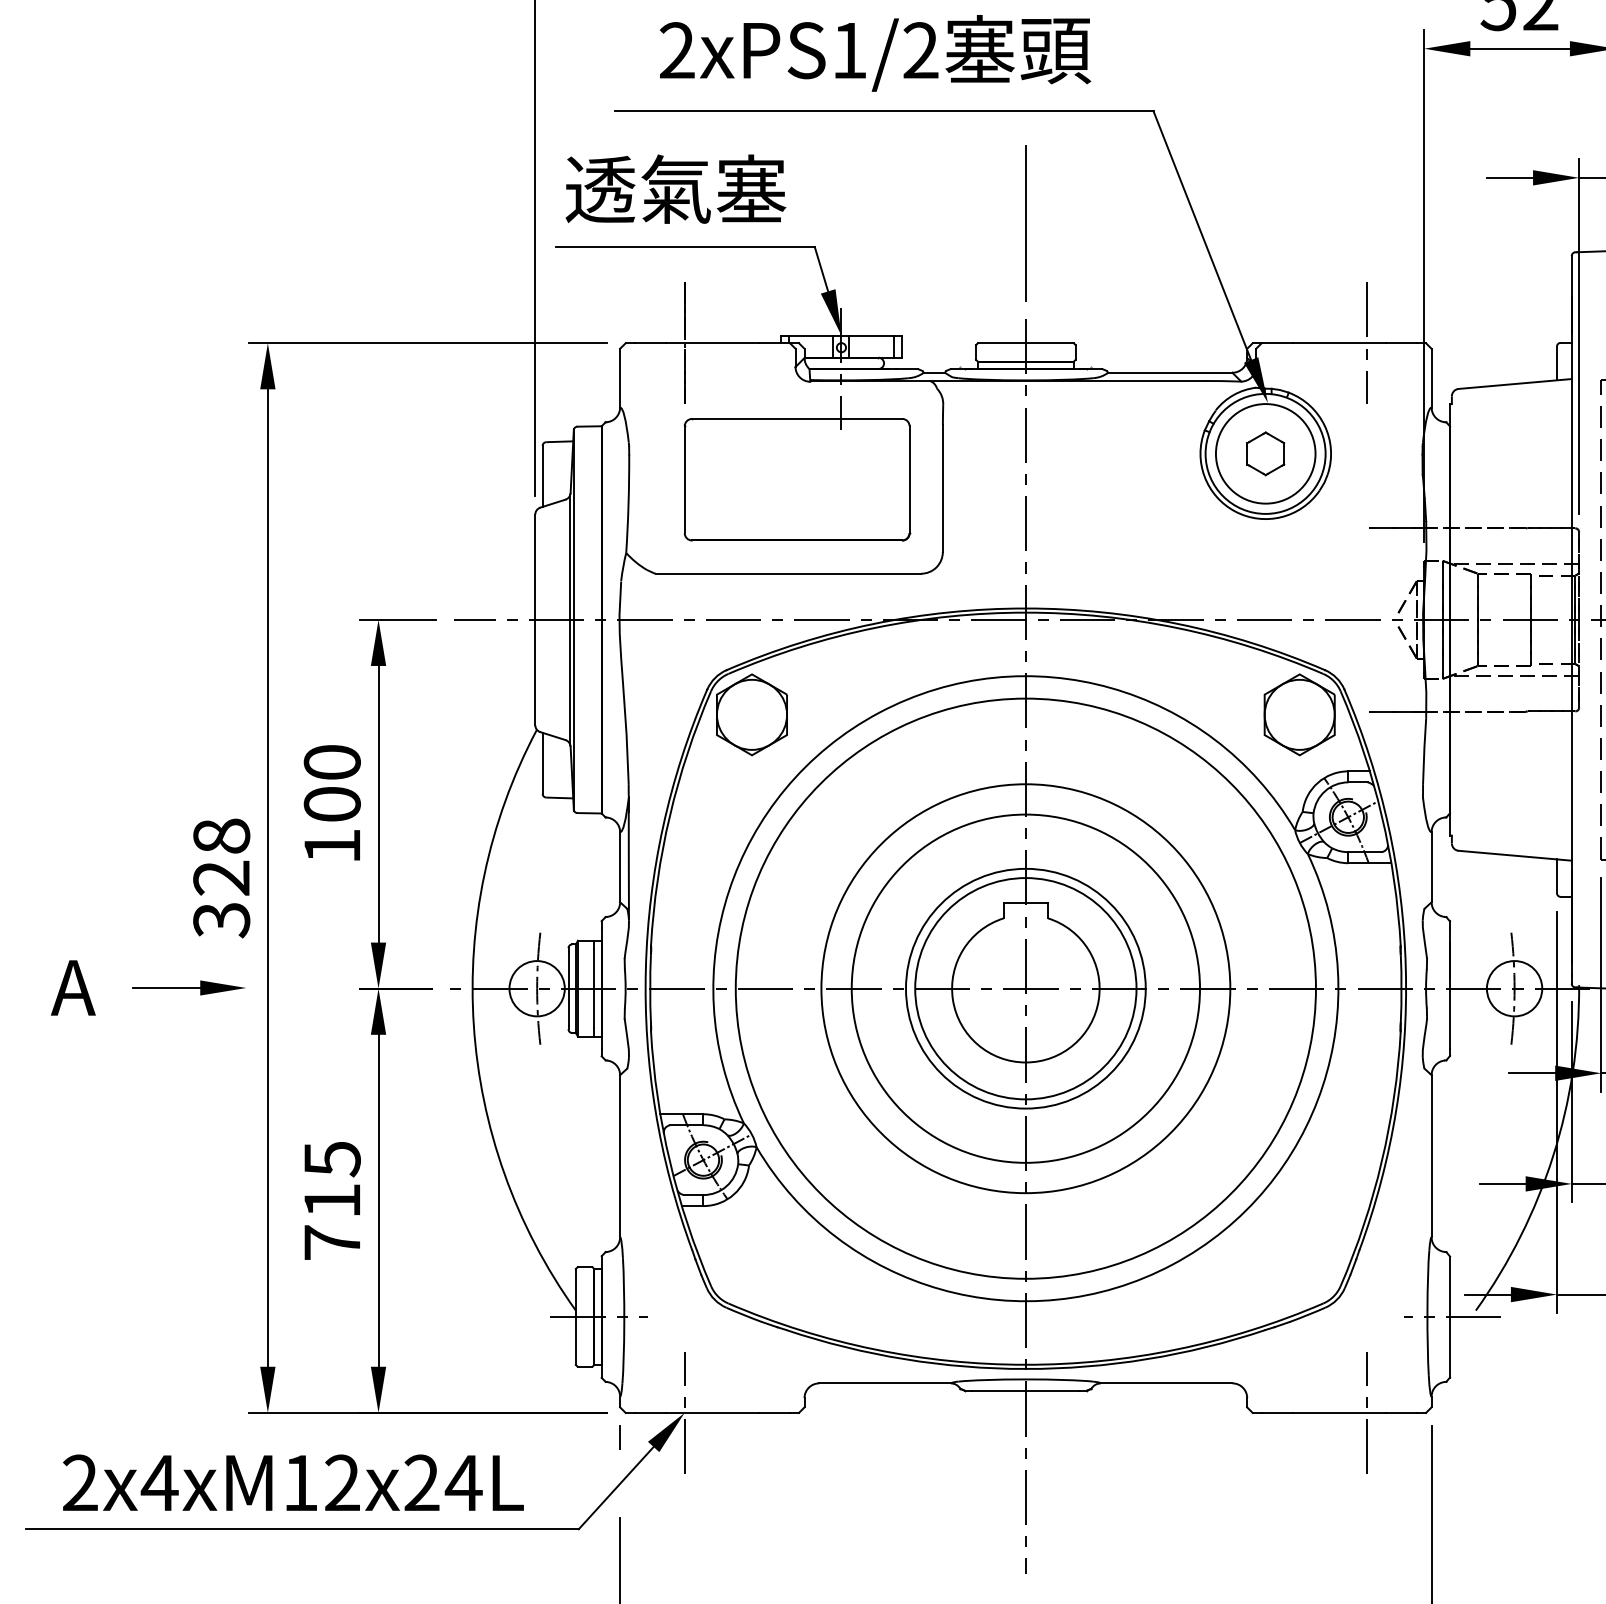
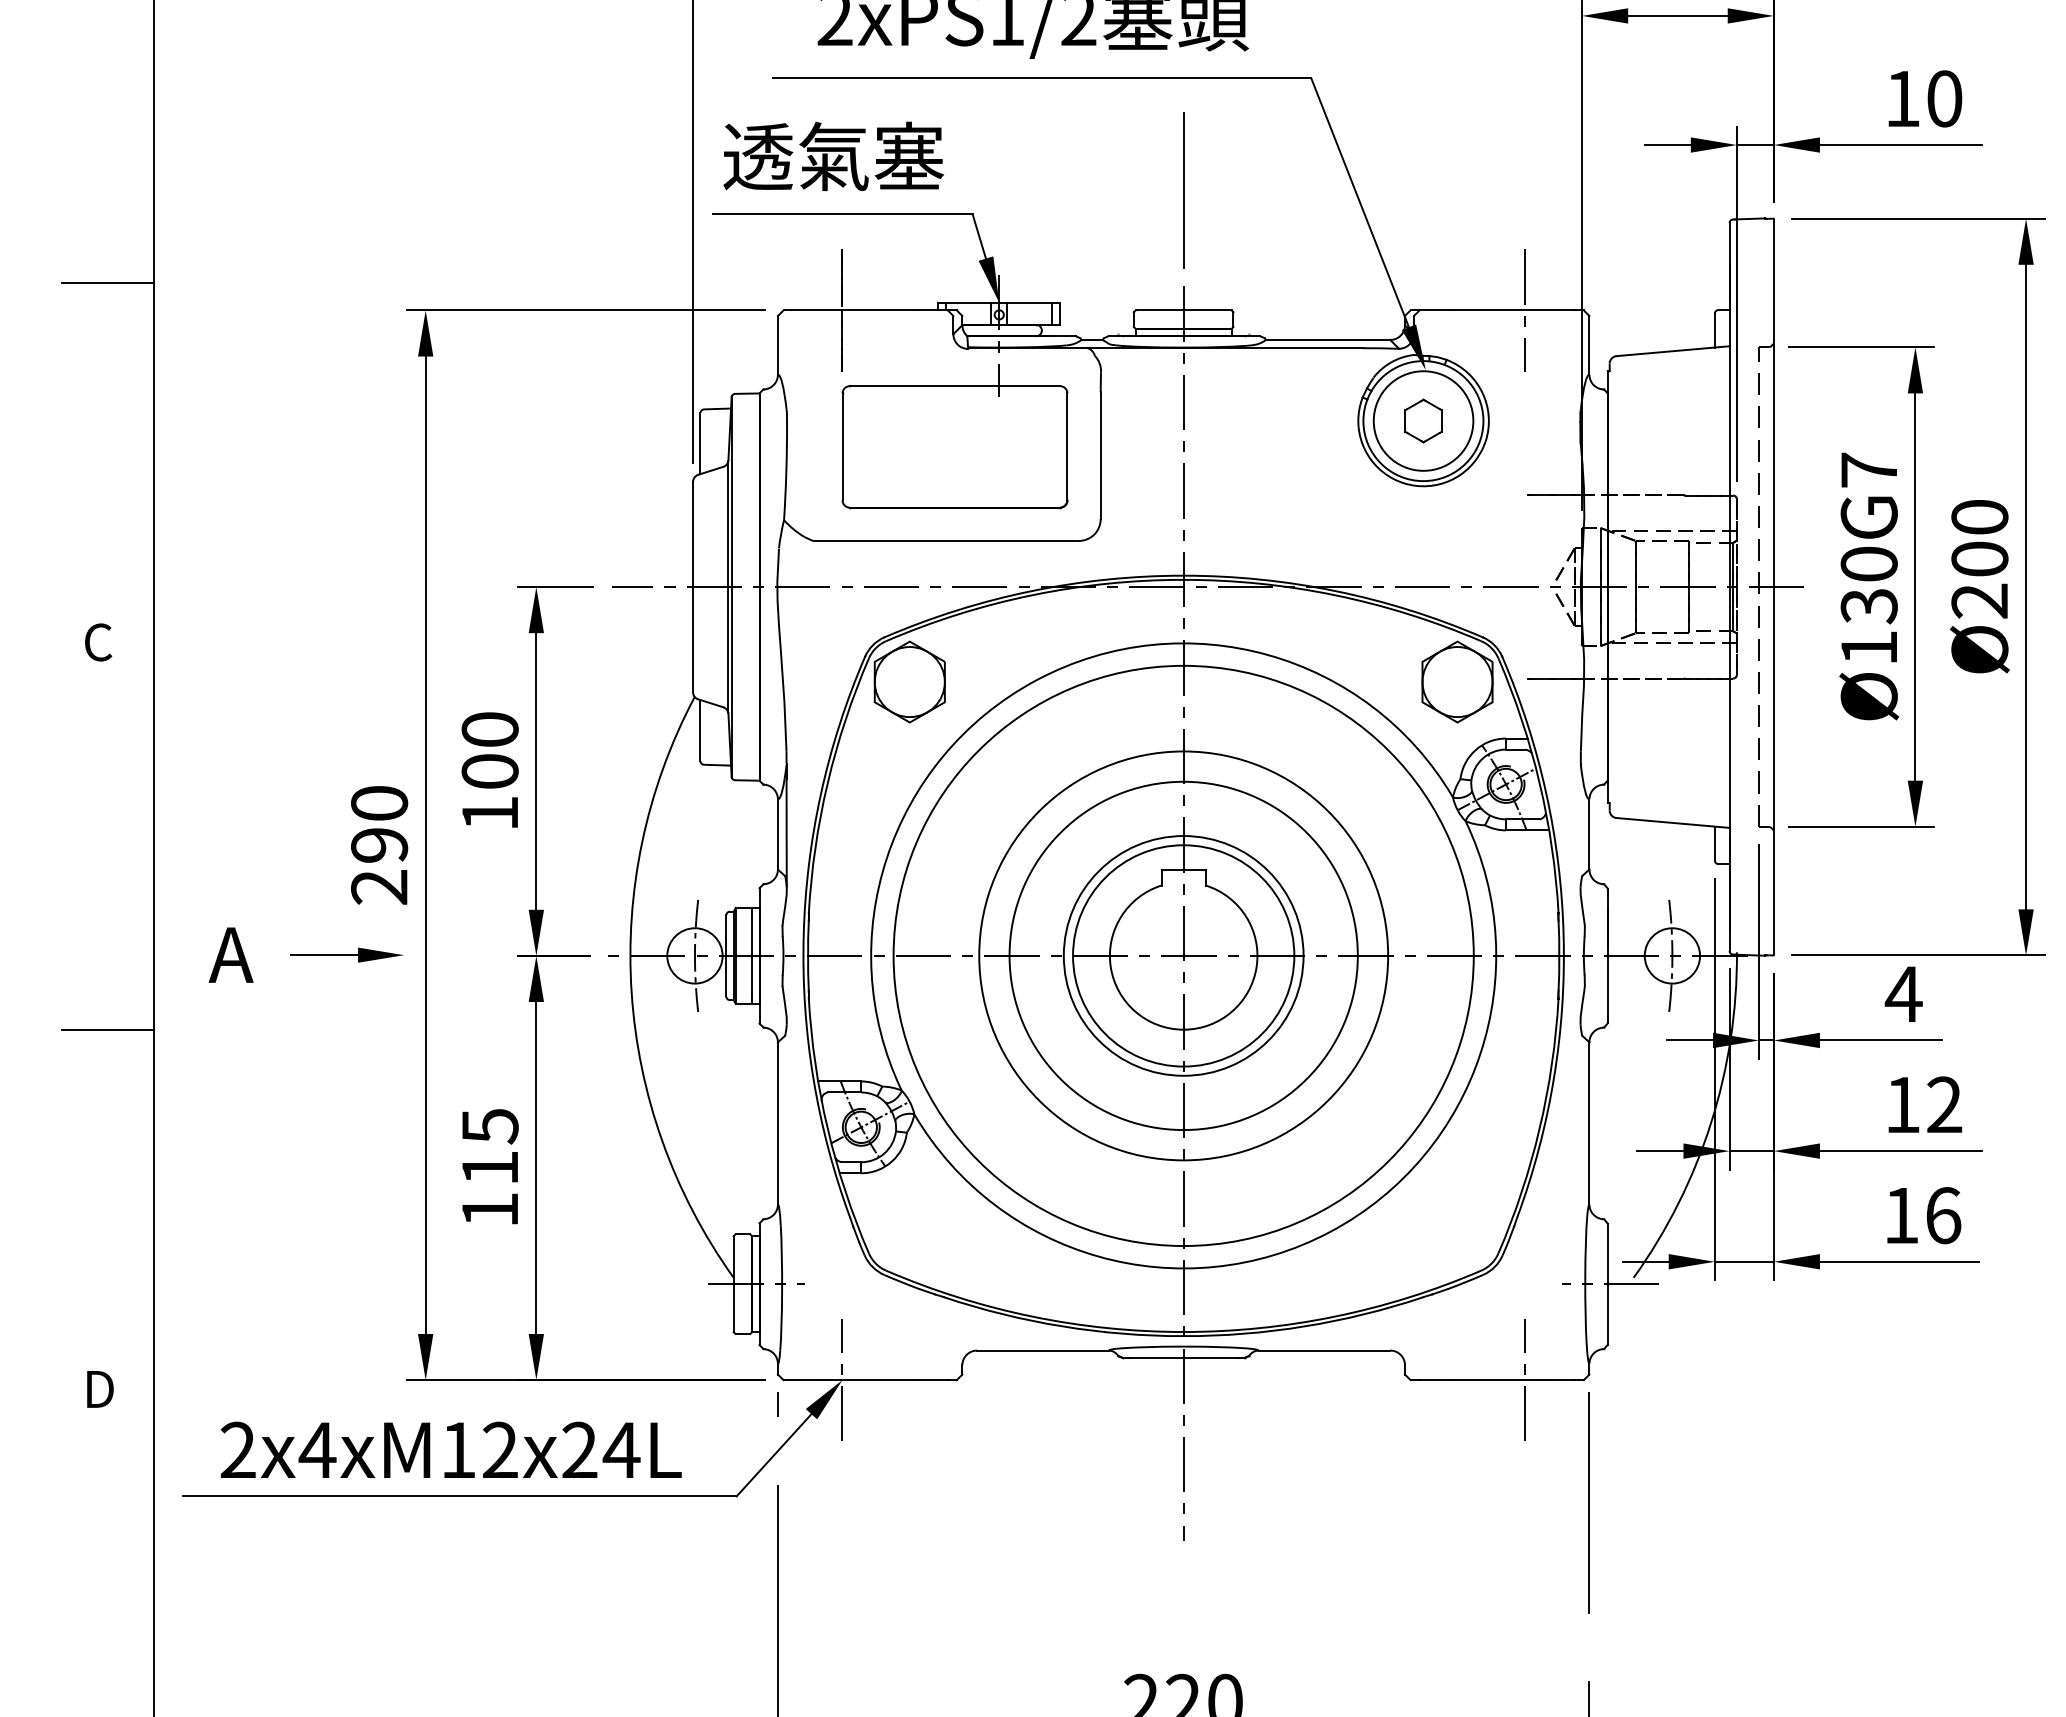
text: (221, 878) -> (379, 845), 328 -> 290
text: (331, 1242) -> (489, 1209), 715 -> 115

